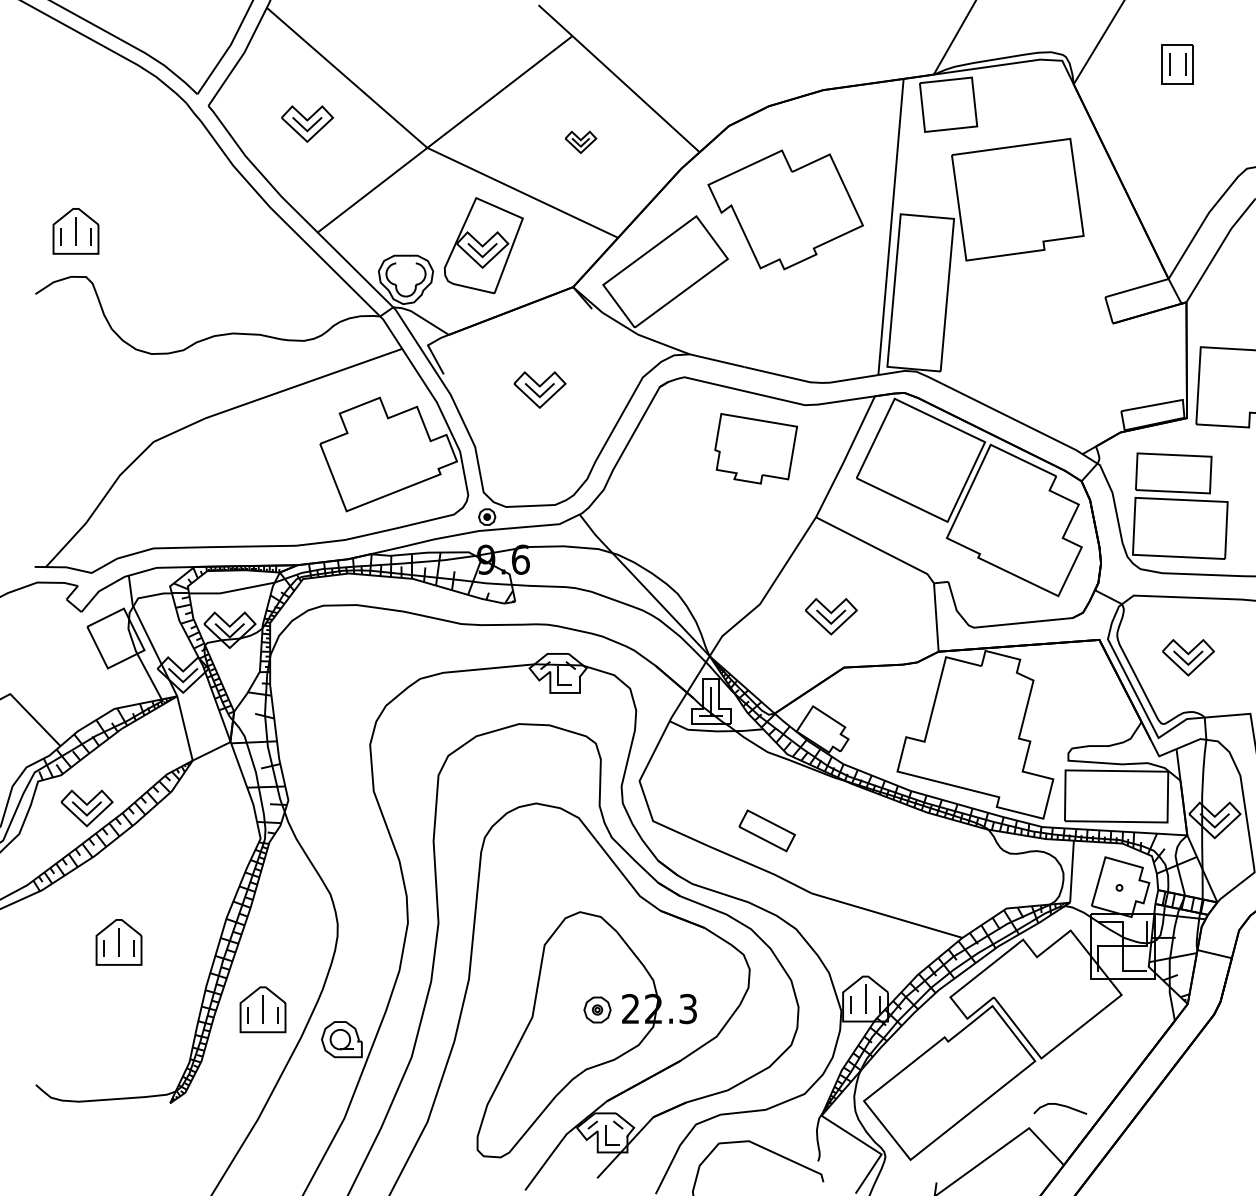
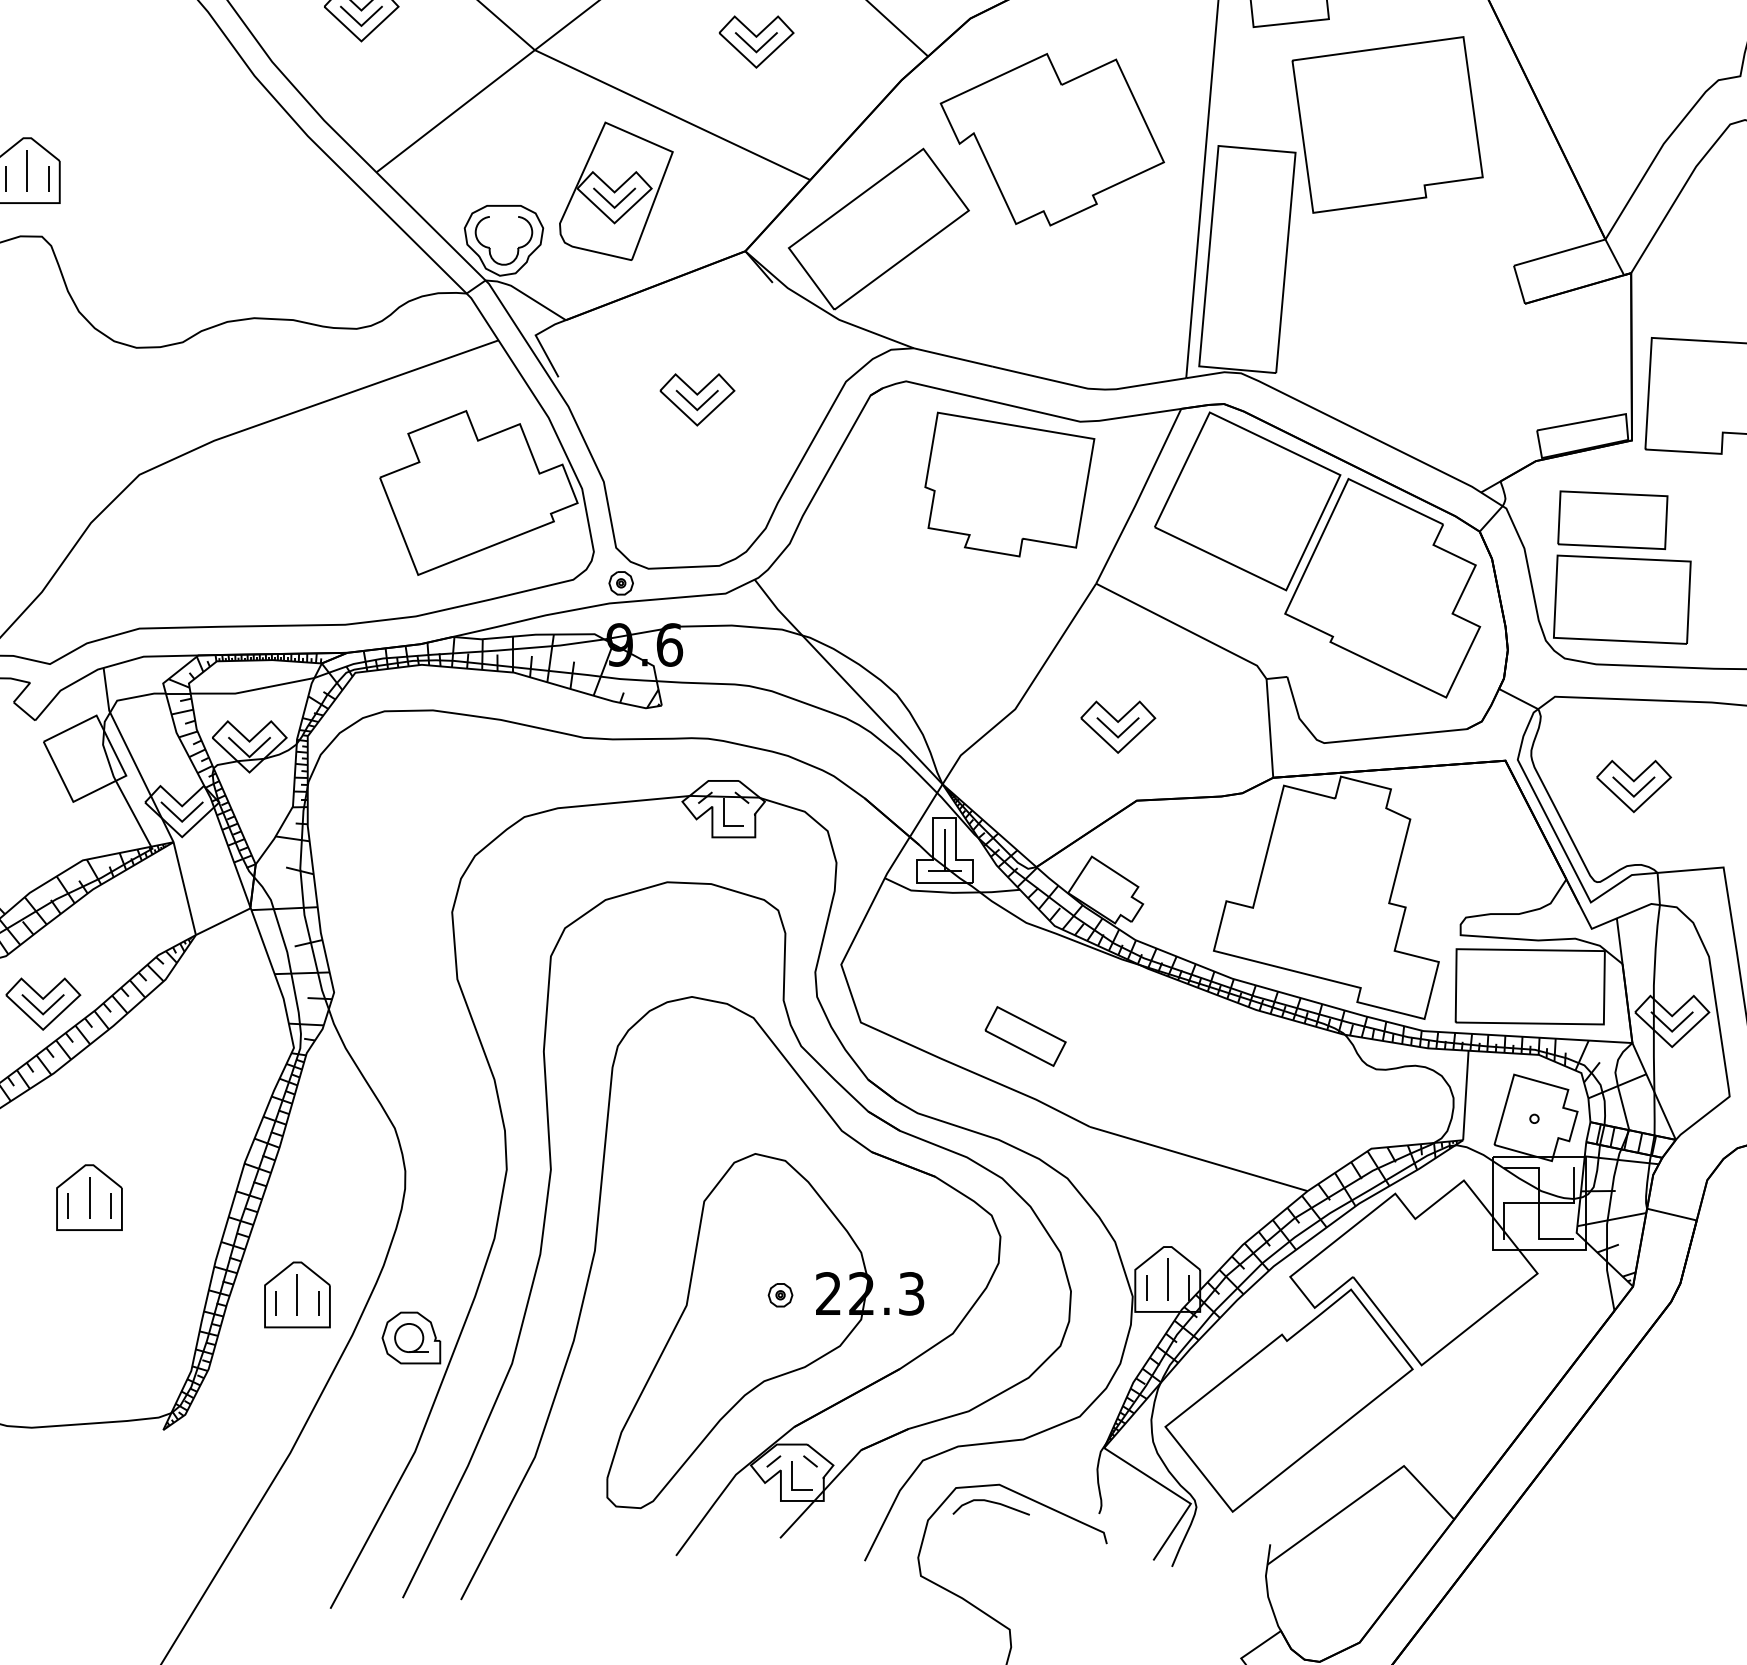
part: (580, 142) -> (755, 42), size x1.67
part: (755, 448) -> (1008, 484), size x1.43
part: (597, 1009) -> (780, 1294), size x0.62
curve: (1061, 1106) -> (992, 1503), moved

